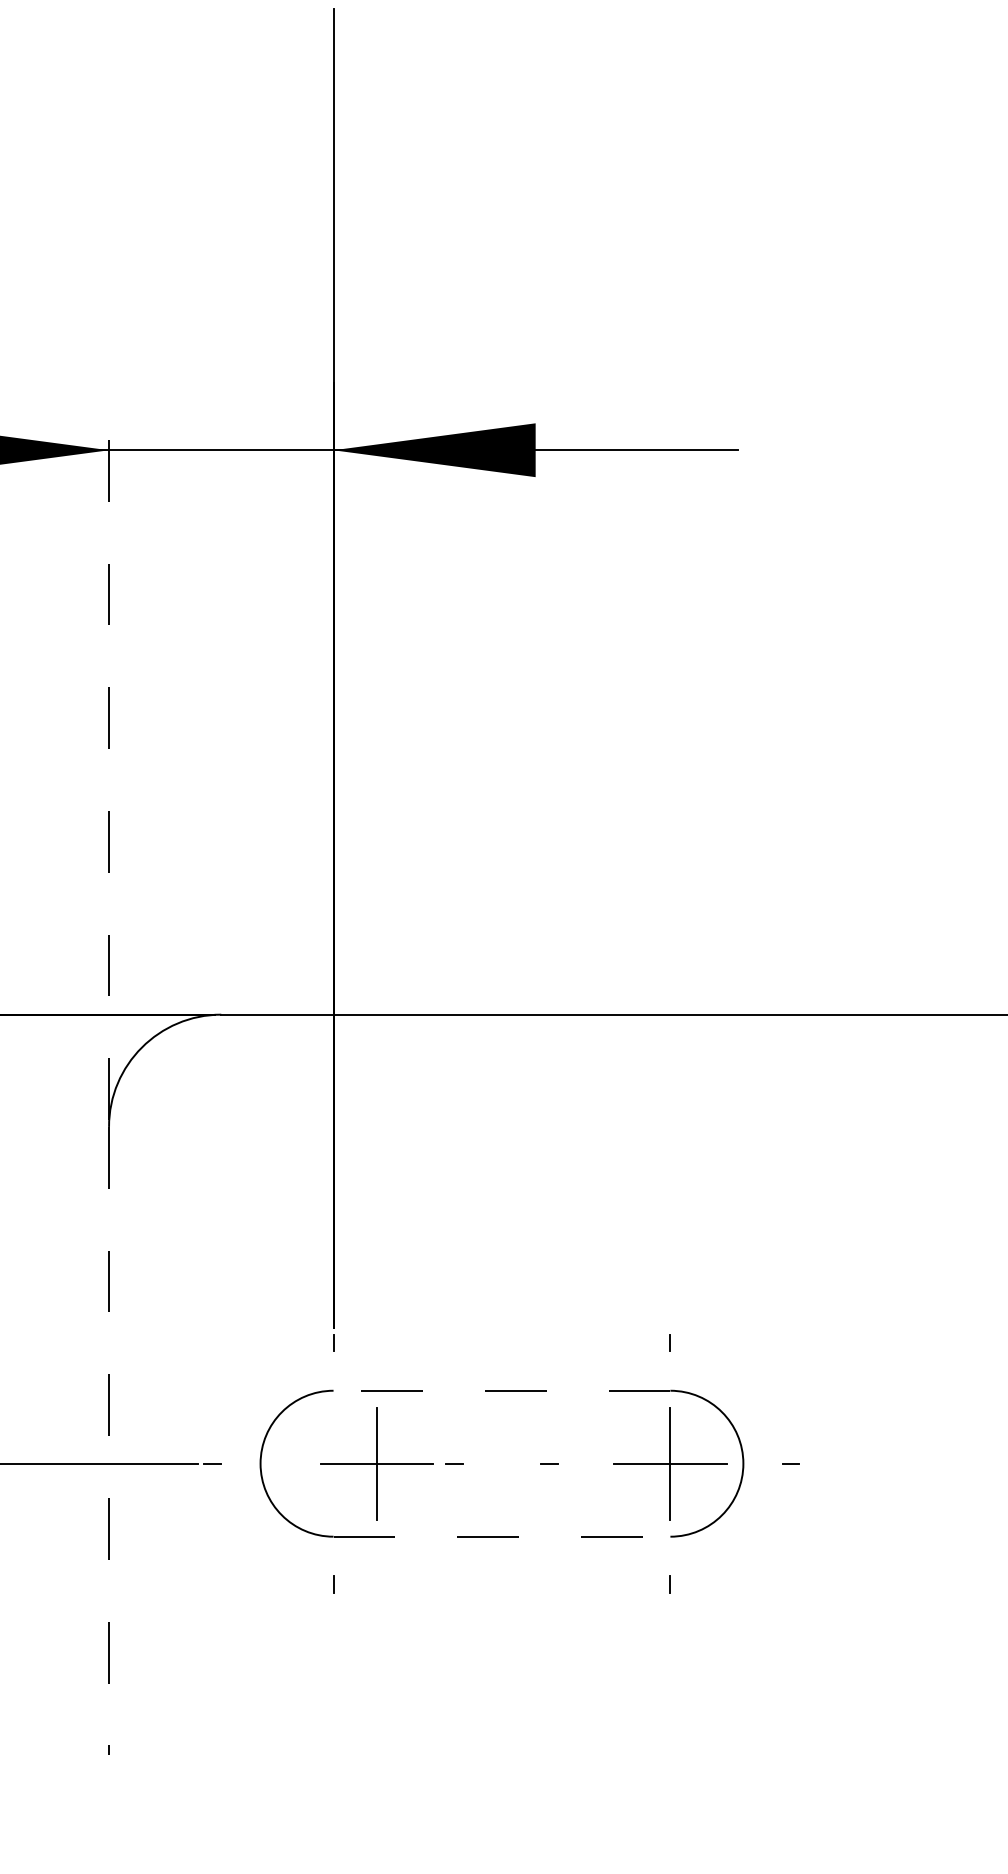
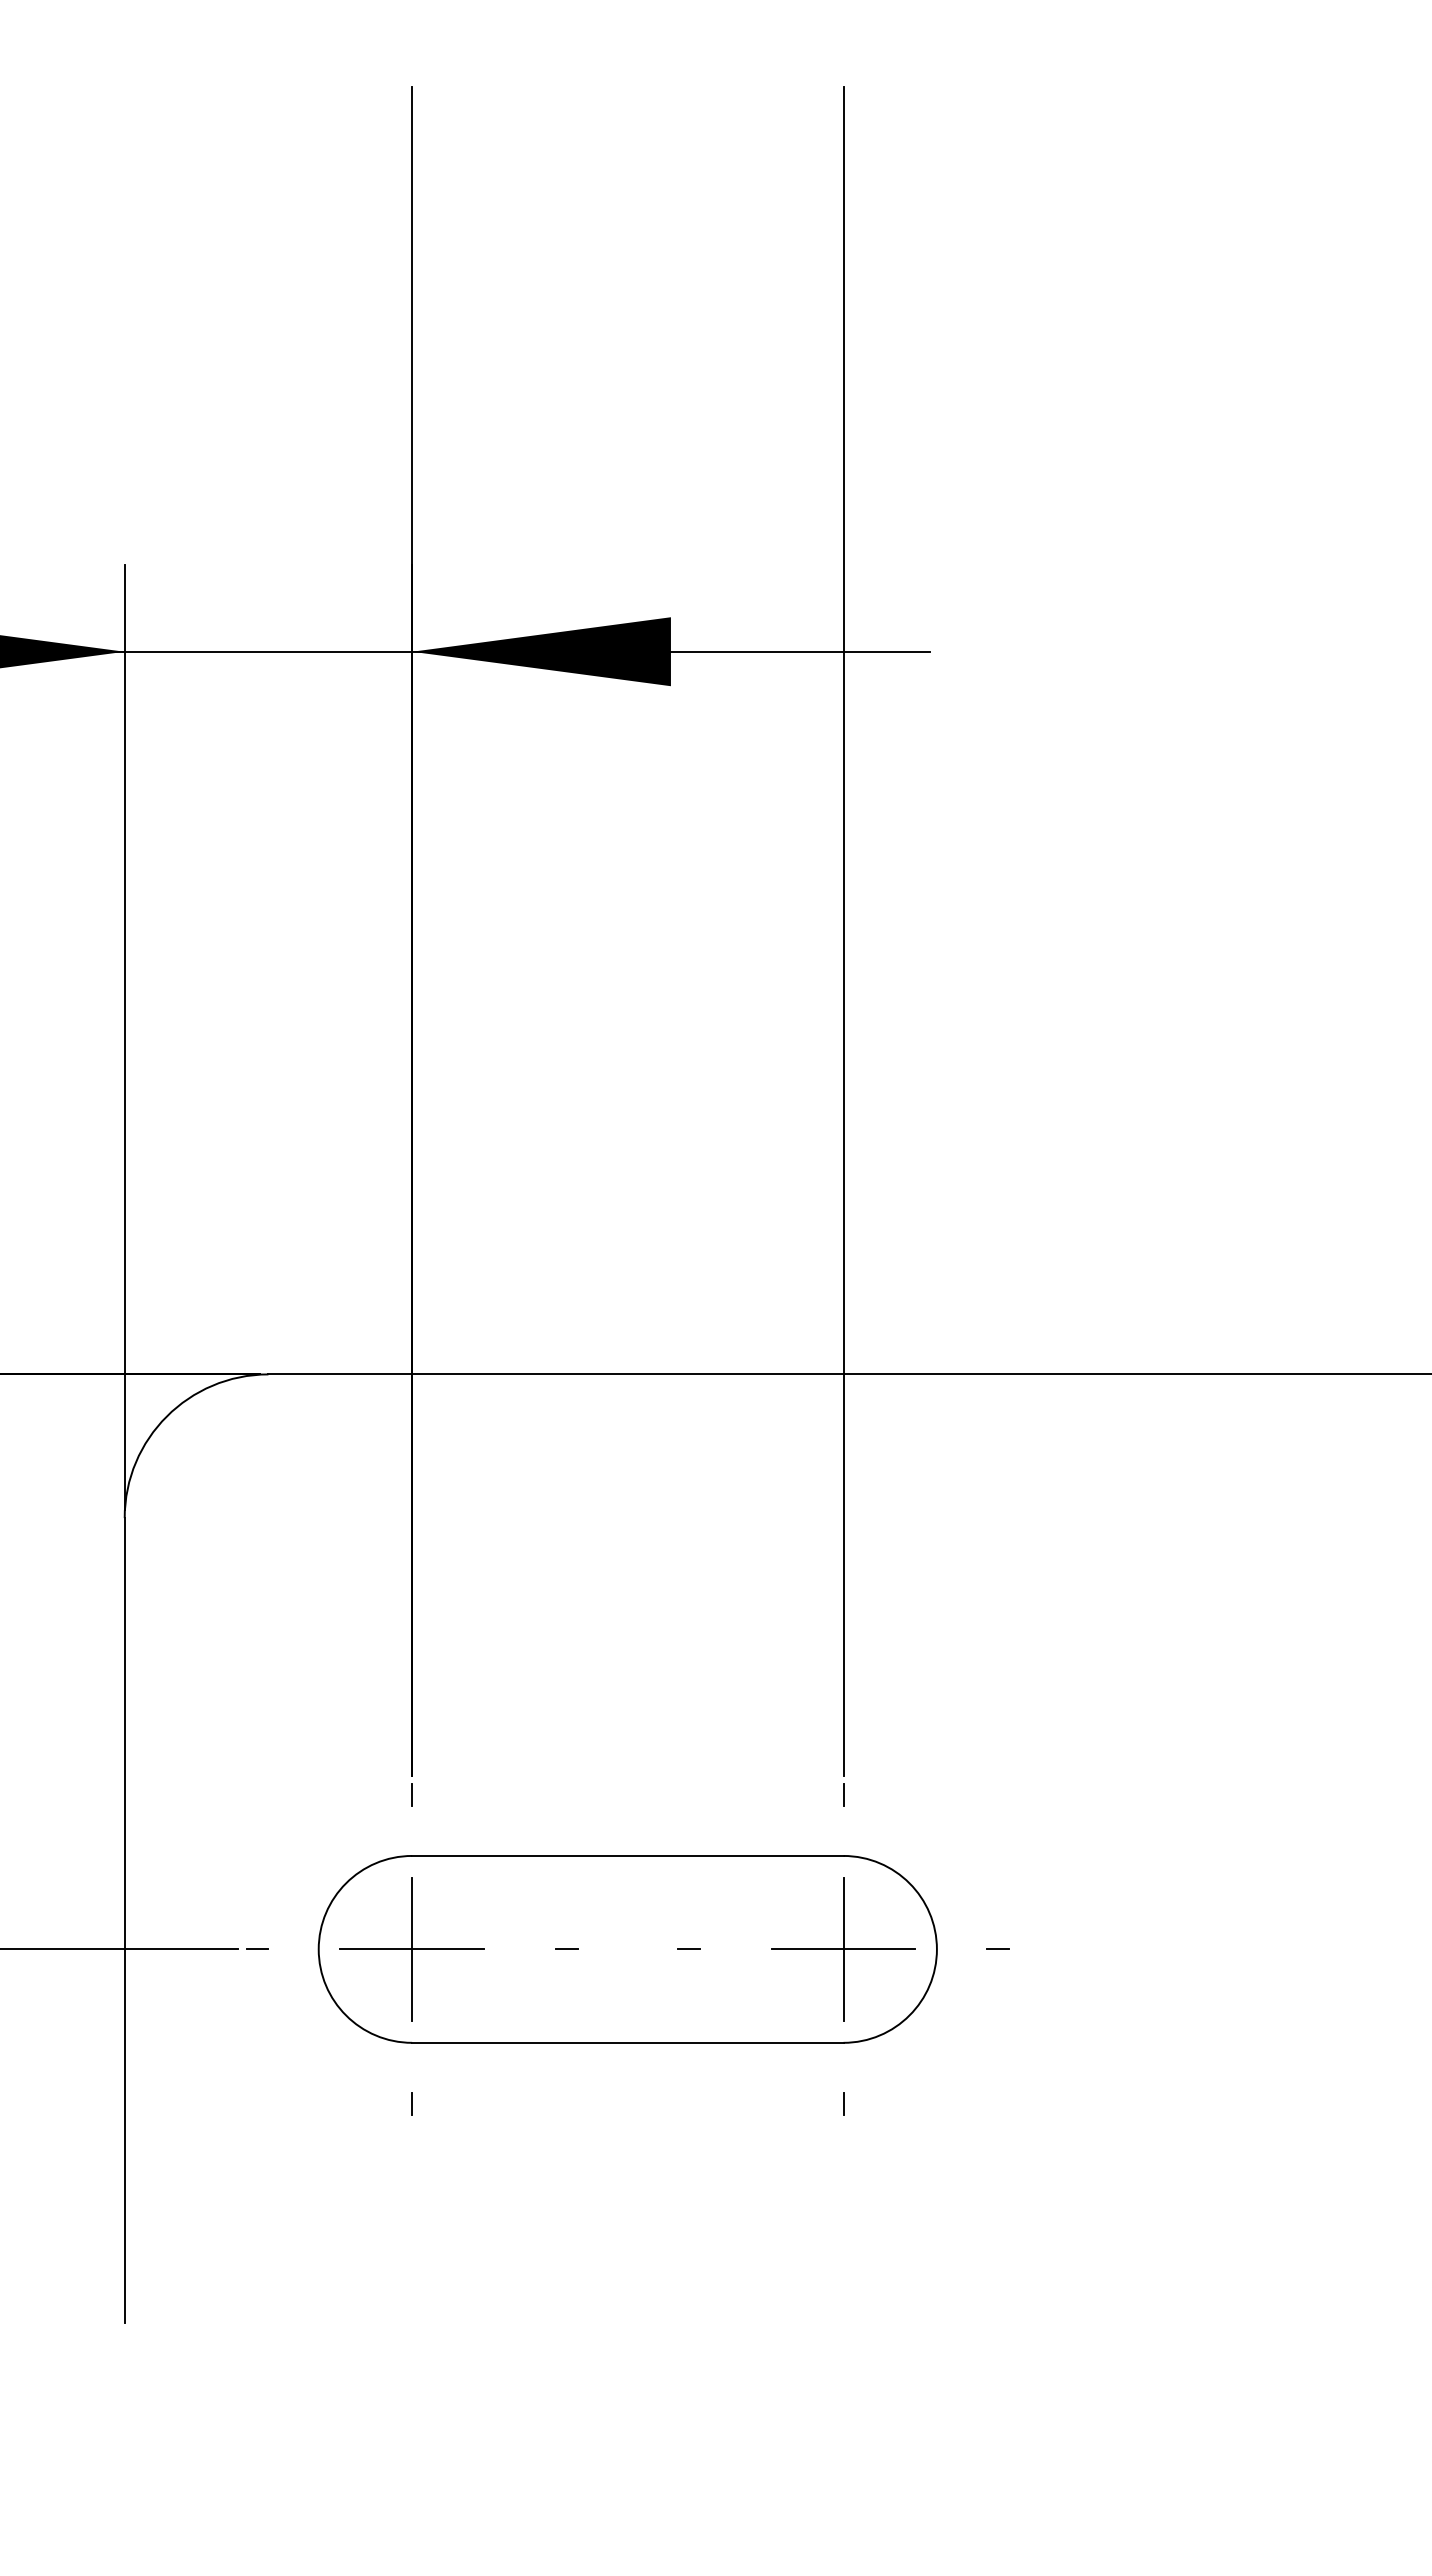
line: (670, 667) -> (843, 930), added
line: (108, 750) -> (124, 1036), dashed -> solid
line: (501, 1390) -> (627, 1855), dashed -> solid
line: (108, 1441) -> (124, 1920), dashed -> solid
part: (376, 1463) -> (411, 1949), moved
line: (501, 1536) -> (627, 2042), dashed -> solid

